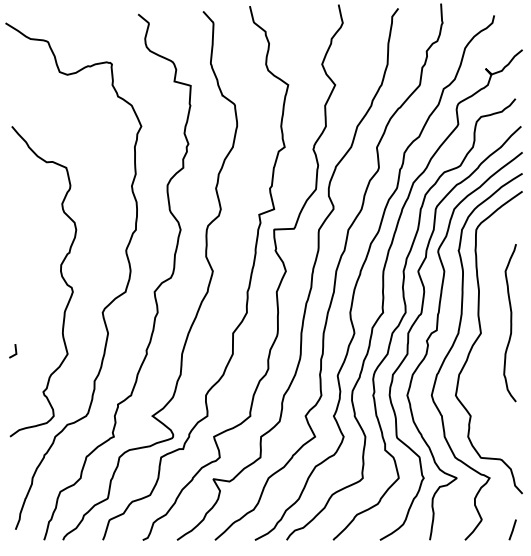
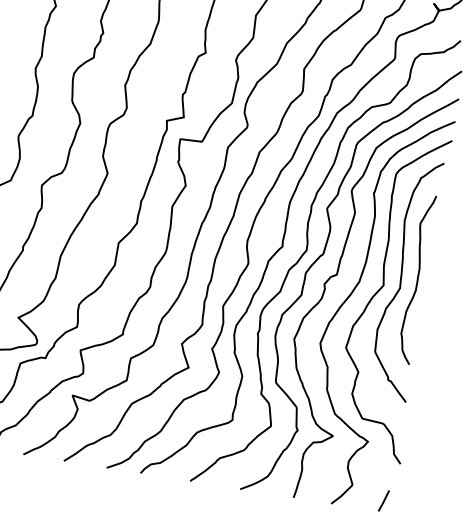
curve: (496, 324) -> (401, 278), added

